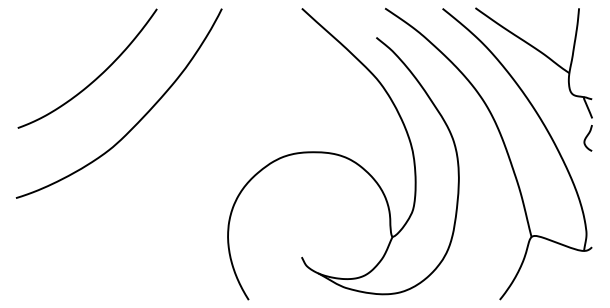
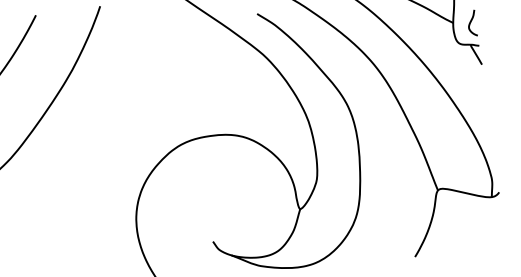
curve: (587, 137) -> (471, 22), moved

